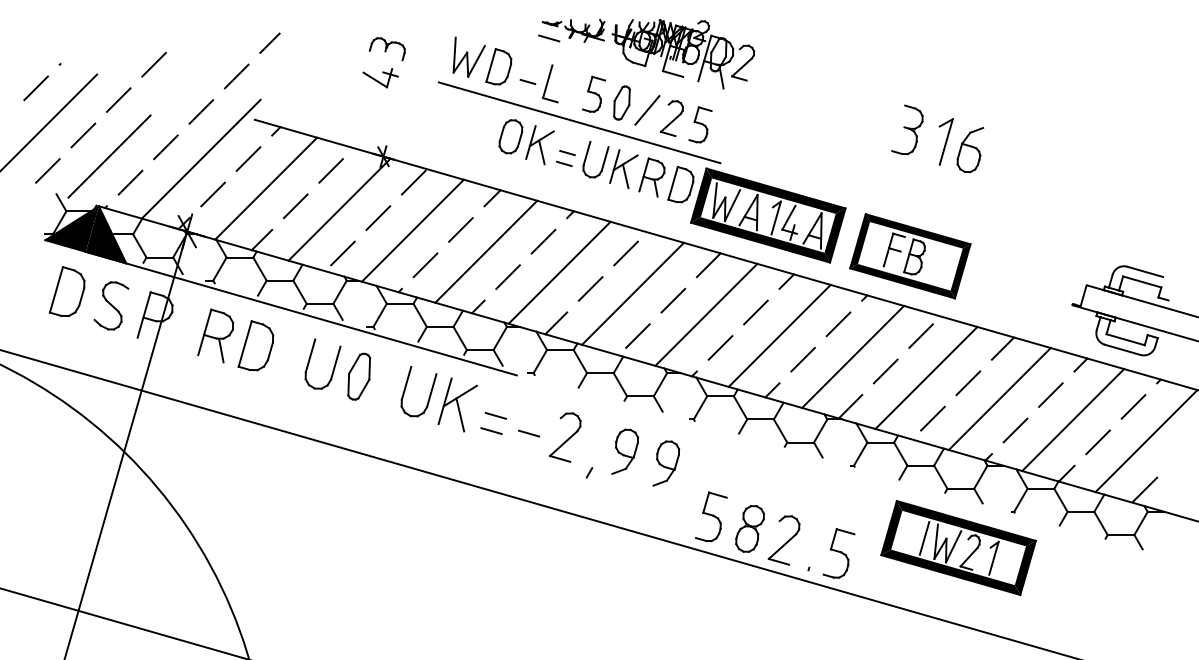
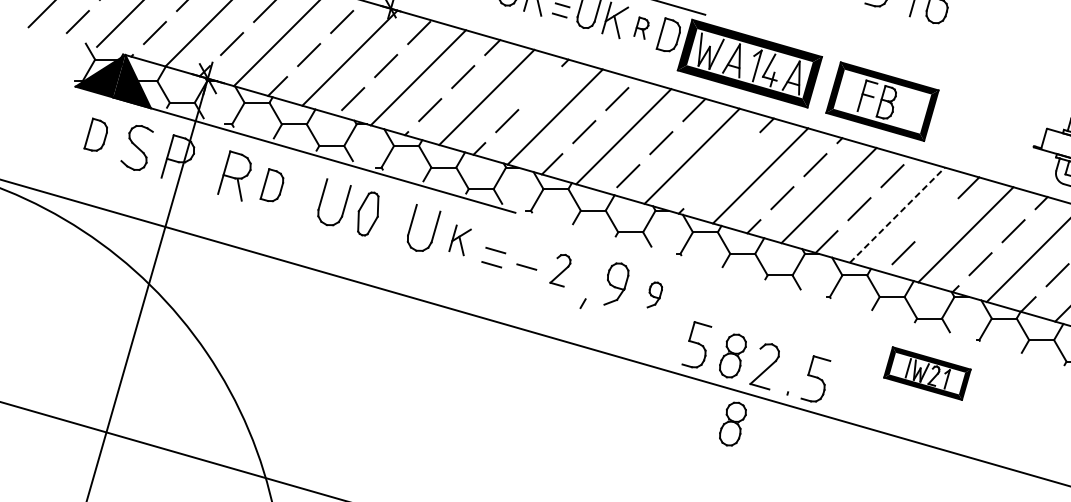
part: (651, 177) -> (640, 28), size x0.6
line: (543, 241) -> (540, 87), removed
part: (66, 291) -> (95, 134), size x0.7
line: (755, 312) -> (737, 154), removed
part: (255, 345) -> (271, 184), size x0.7
line: (720, 347) -> (705, 186), removed
line: (926, 377) -> (897, 214), solid -> dashed
line: (968, 383) -> (936, 220), removed
part: (457, 404) -> (459, 239), size x0.6
part: (564, 437) -> (559, 270), size x0.7
part: (666, 463) -> (654, 294), size x0.6
part: (958, 547) -> (927, 373), size x0.6
part: (749, 601) -> (732, 423), added

